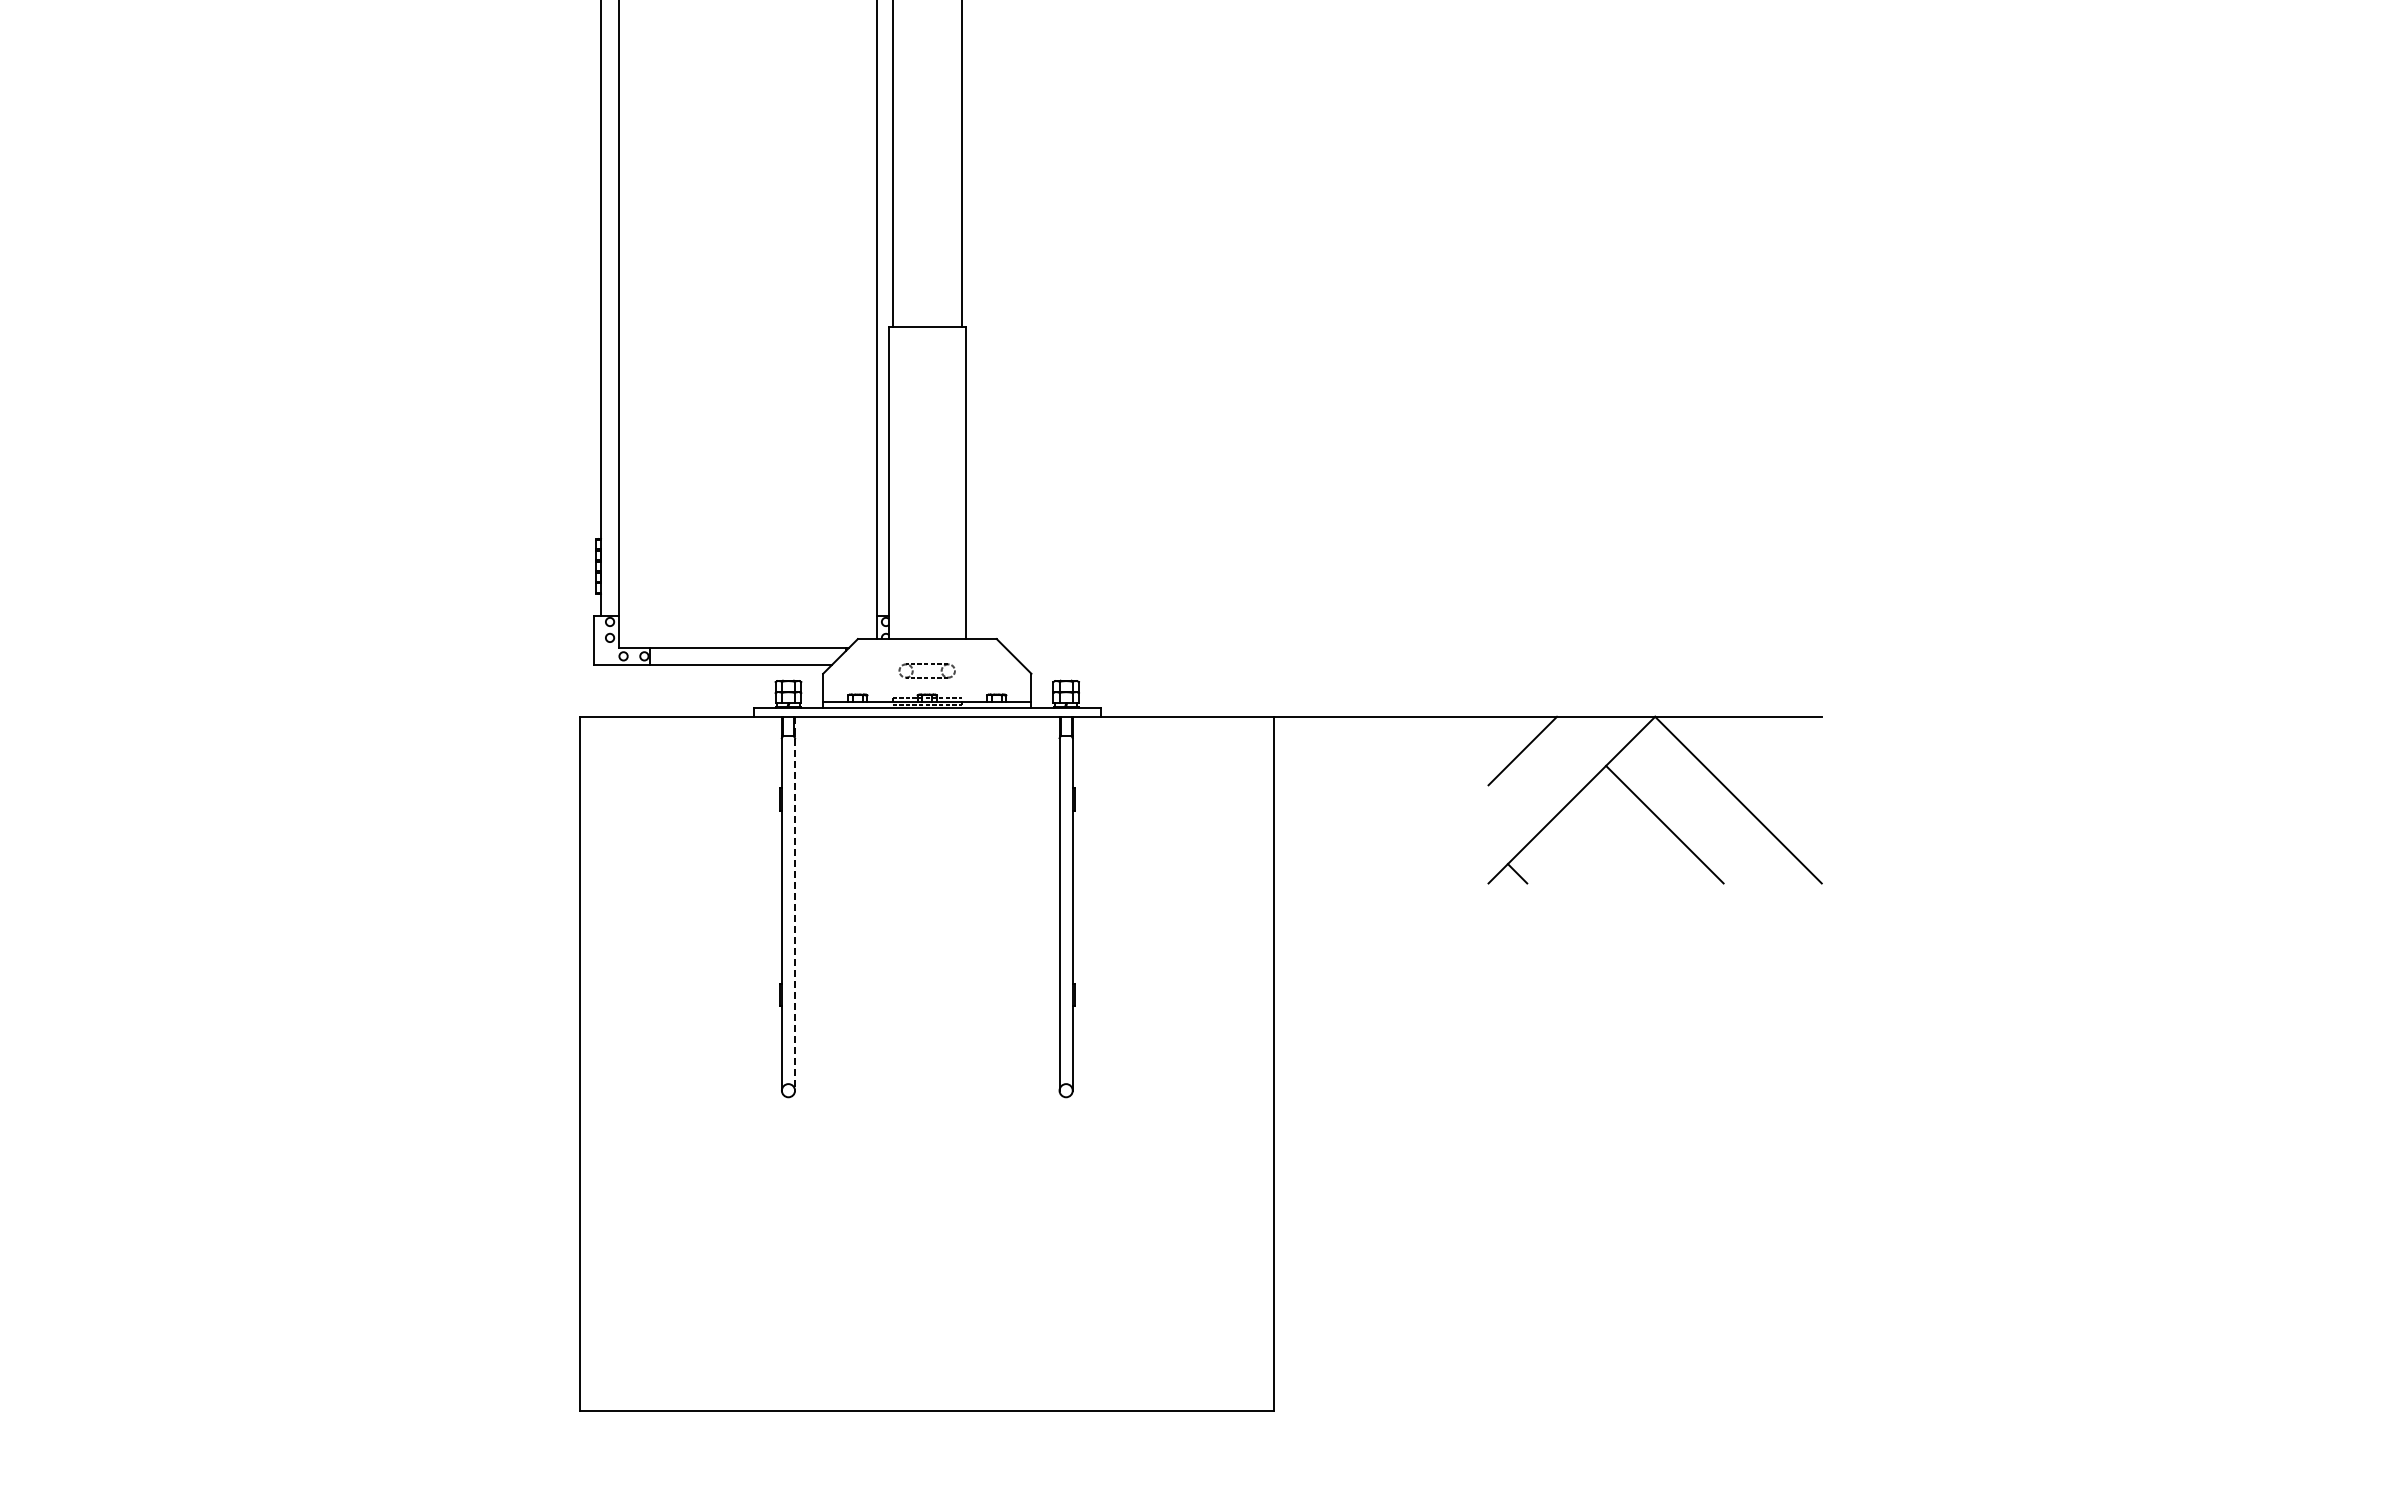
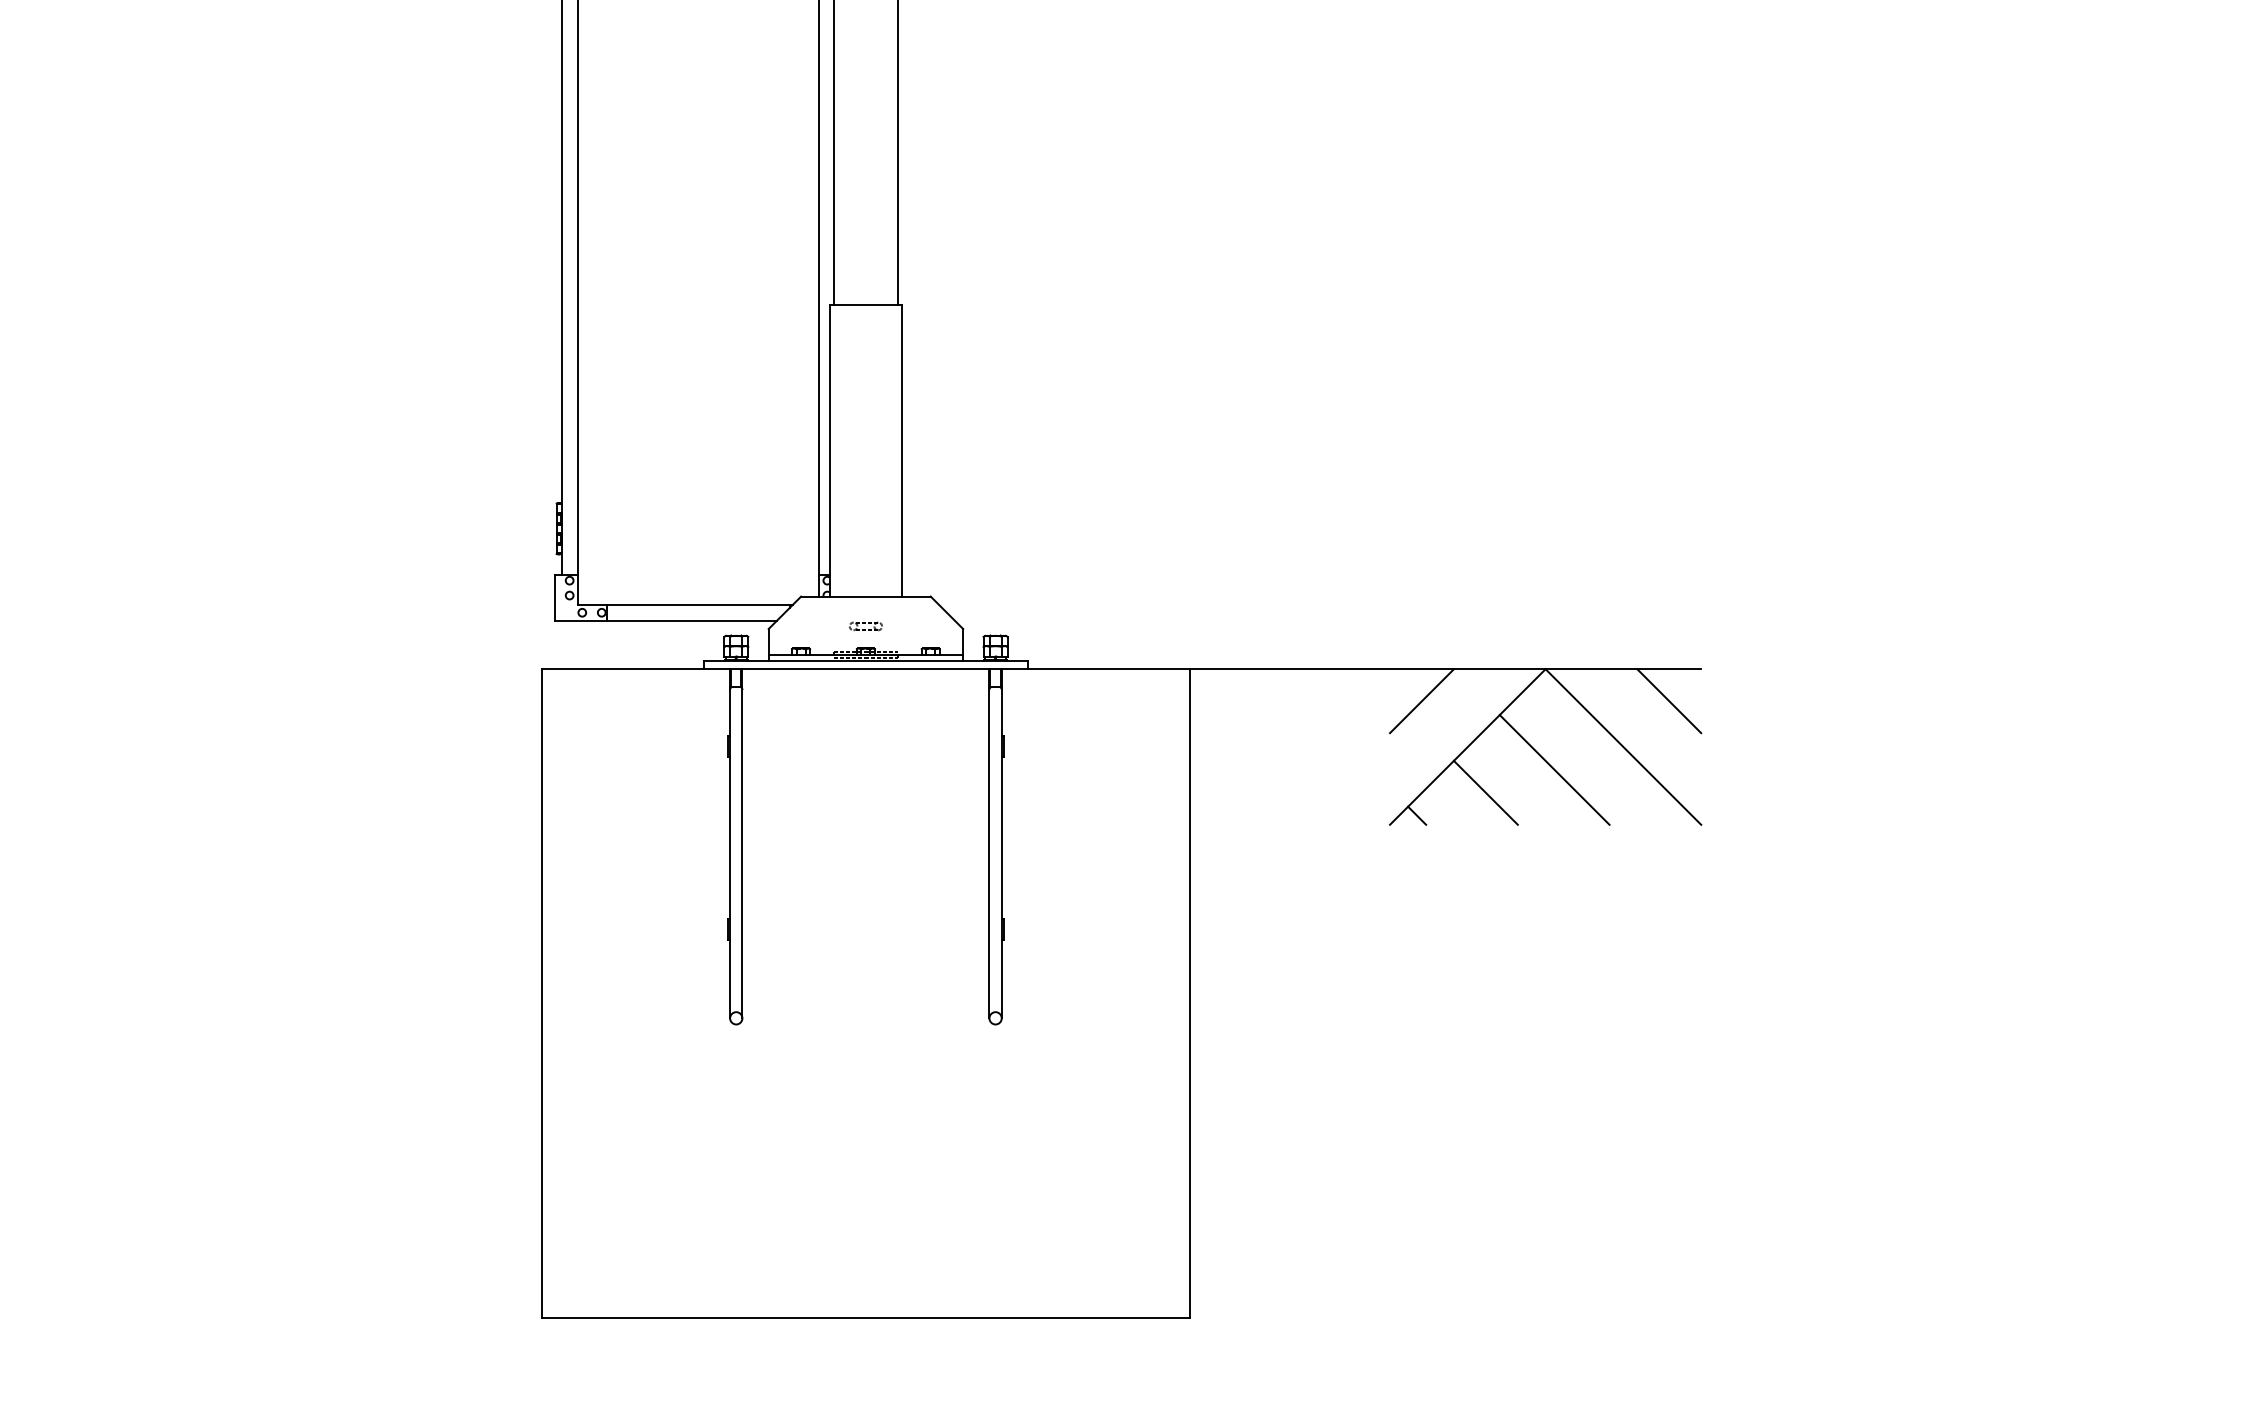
part: (927, 670) -> (866, 625), size x0.62
line: (1787, 750) -> (1669, 700), added
line: (1591, 849) -> (1486, 793), added
line: (795, 903) -> (742, 843), dashed -> solid

